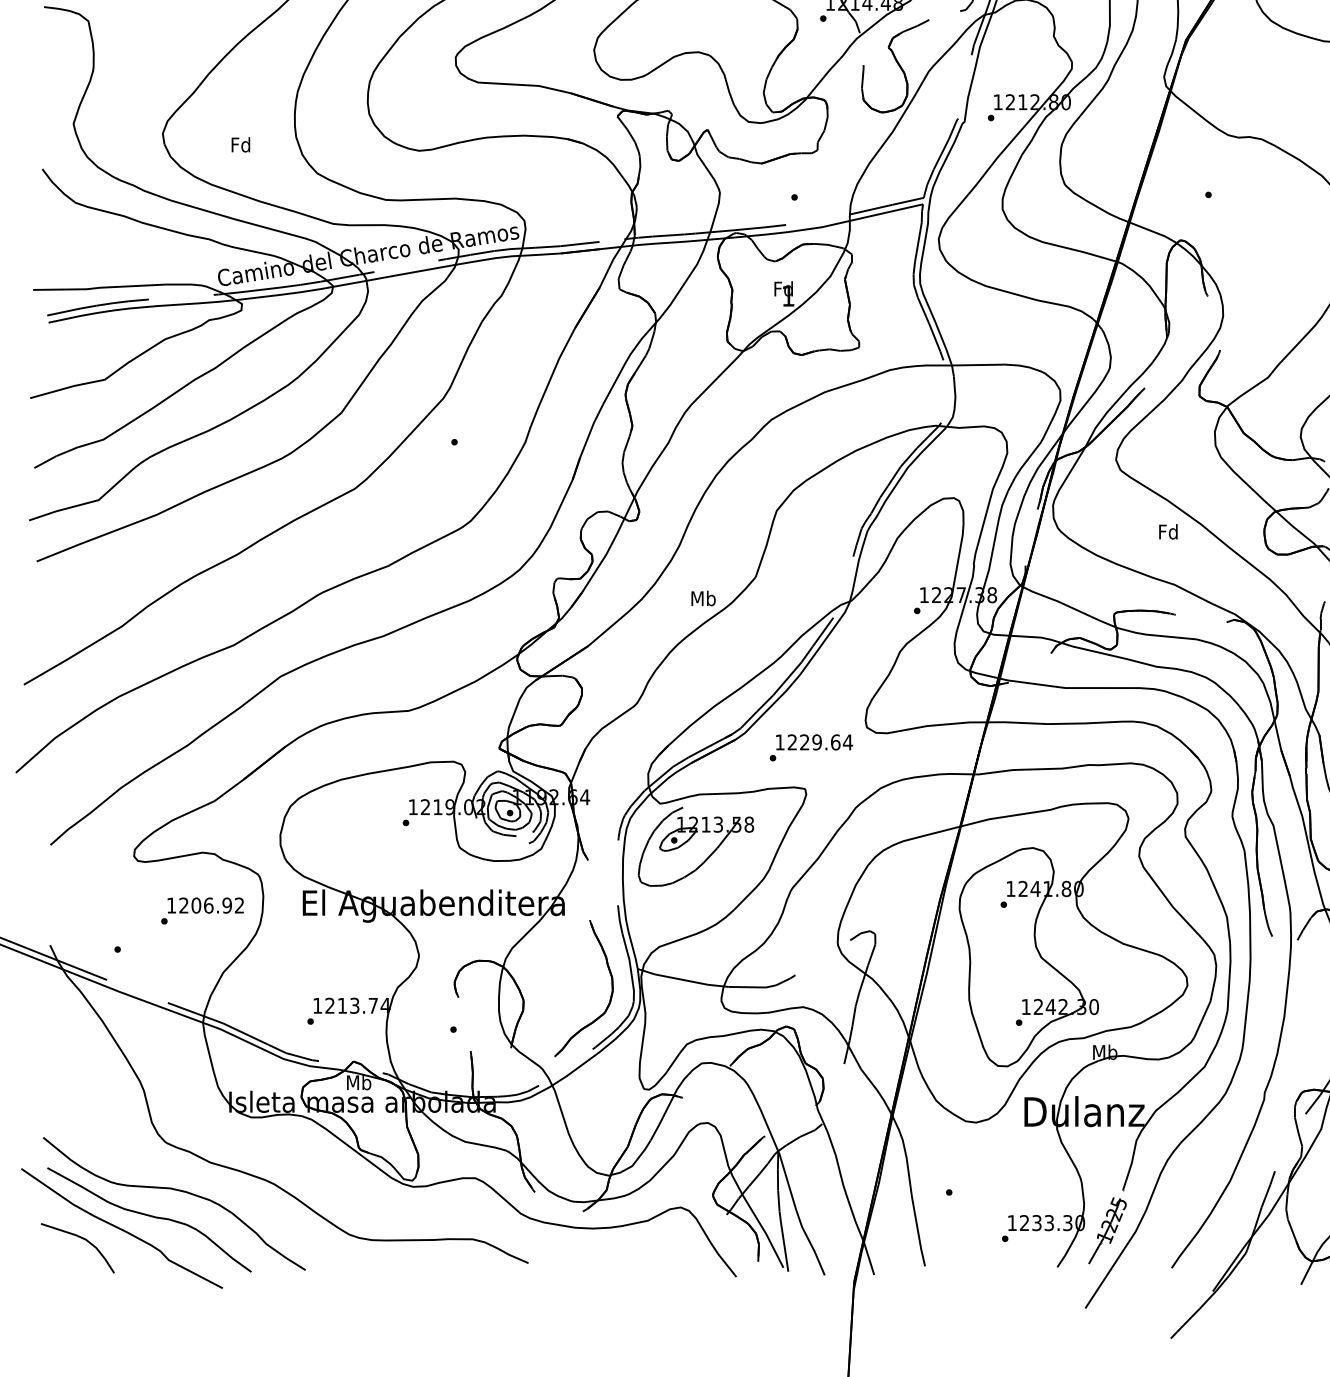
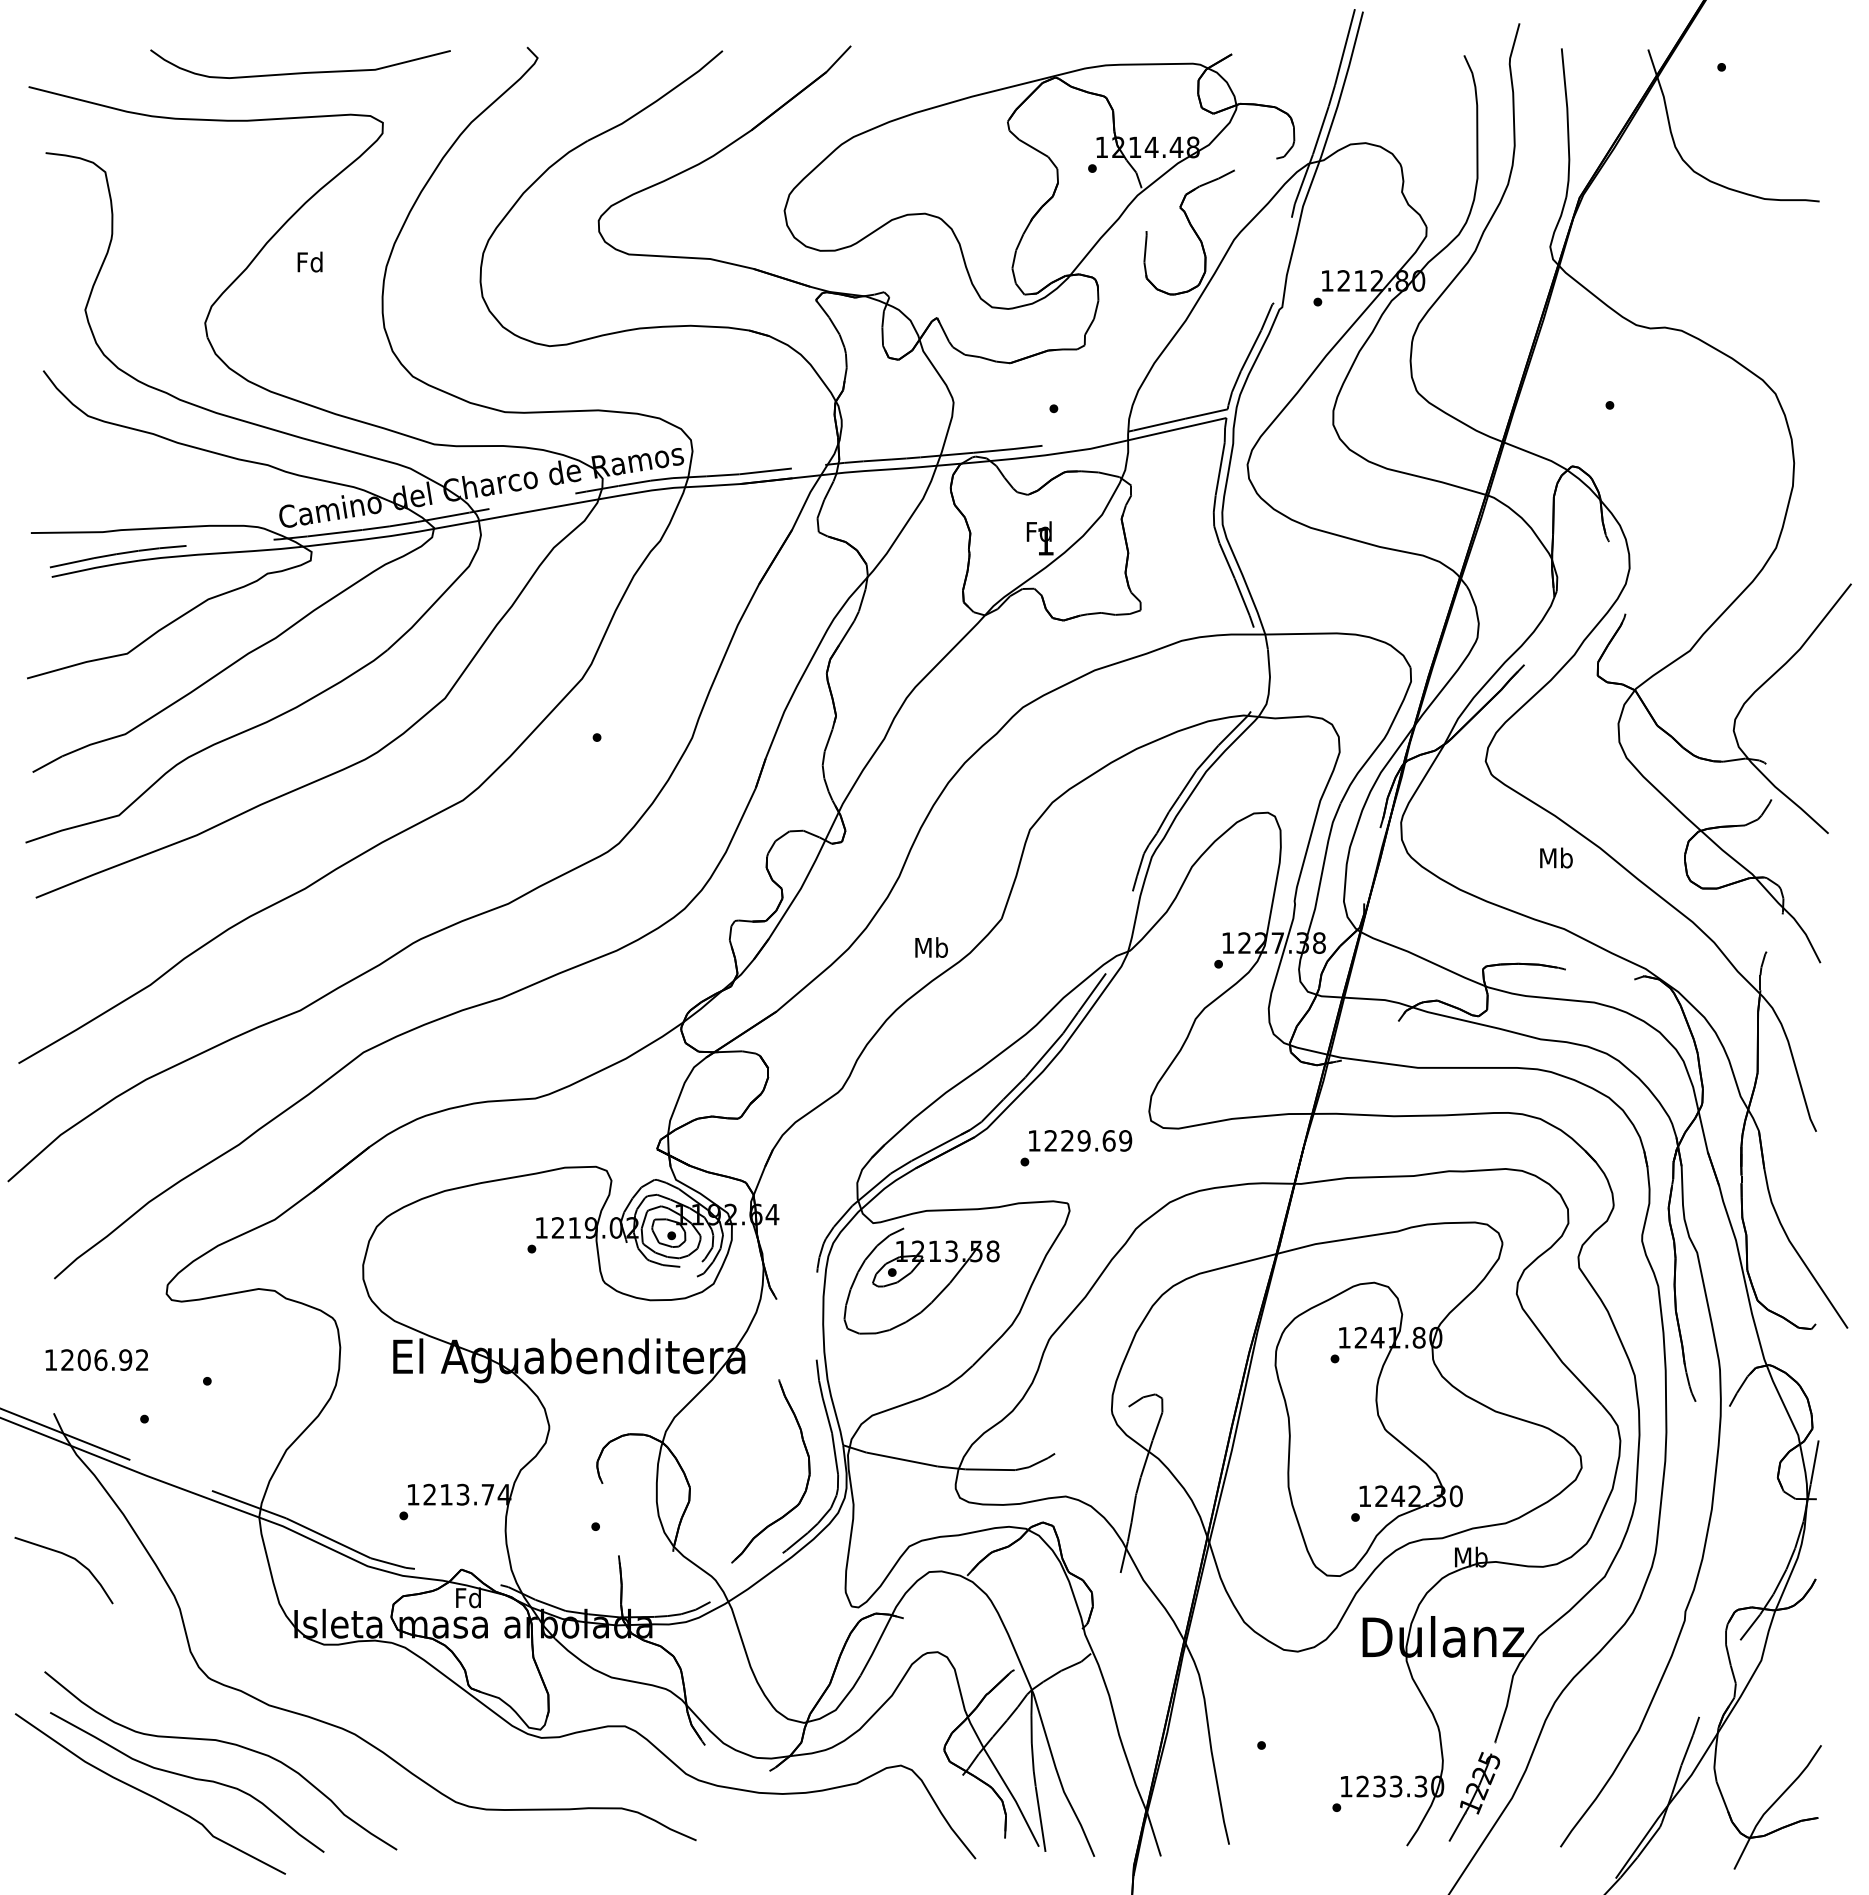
text: (240, 144) -> (309, 261), moved
text: (1168, 531) -> (1556, 857), Fd -> Mb
text: (847, 742) -> (1125, 1140), 1229.64 -> 1229.69
text: (205, 905) -> (96, 1359), moved
text: (358, 1082) -> (468, 1597), Mb -> Fd
curve: (79, 1237) -> (66, 1556), moved

